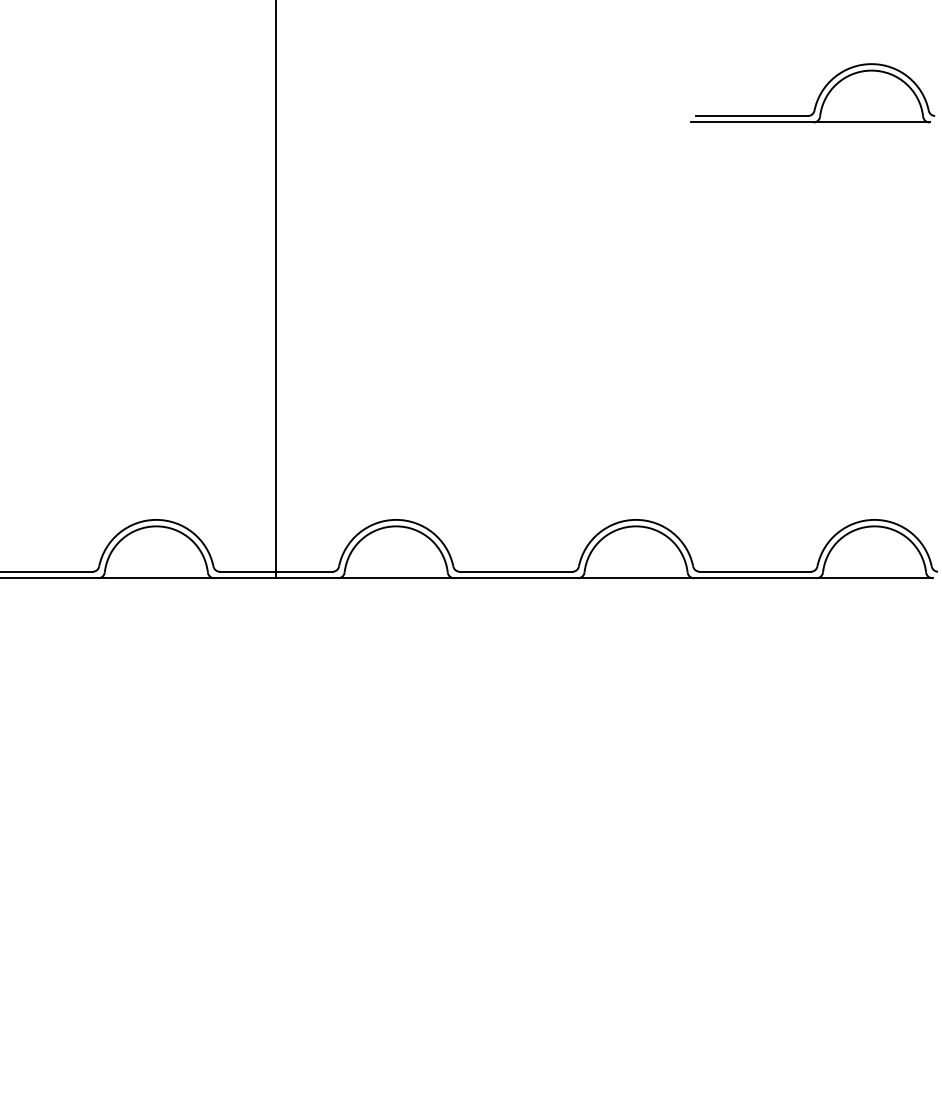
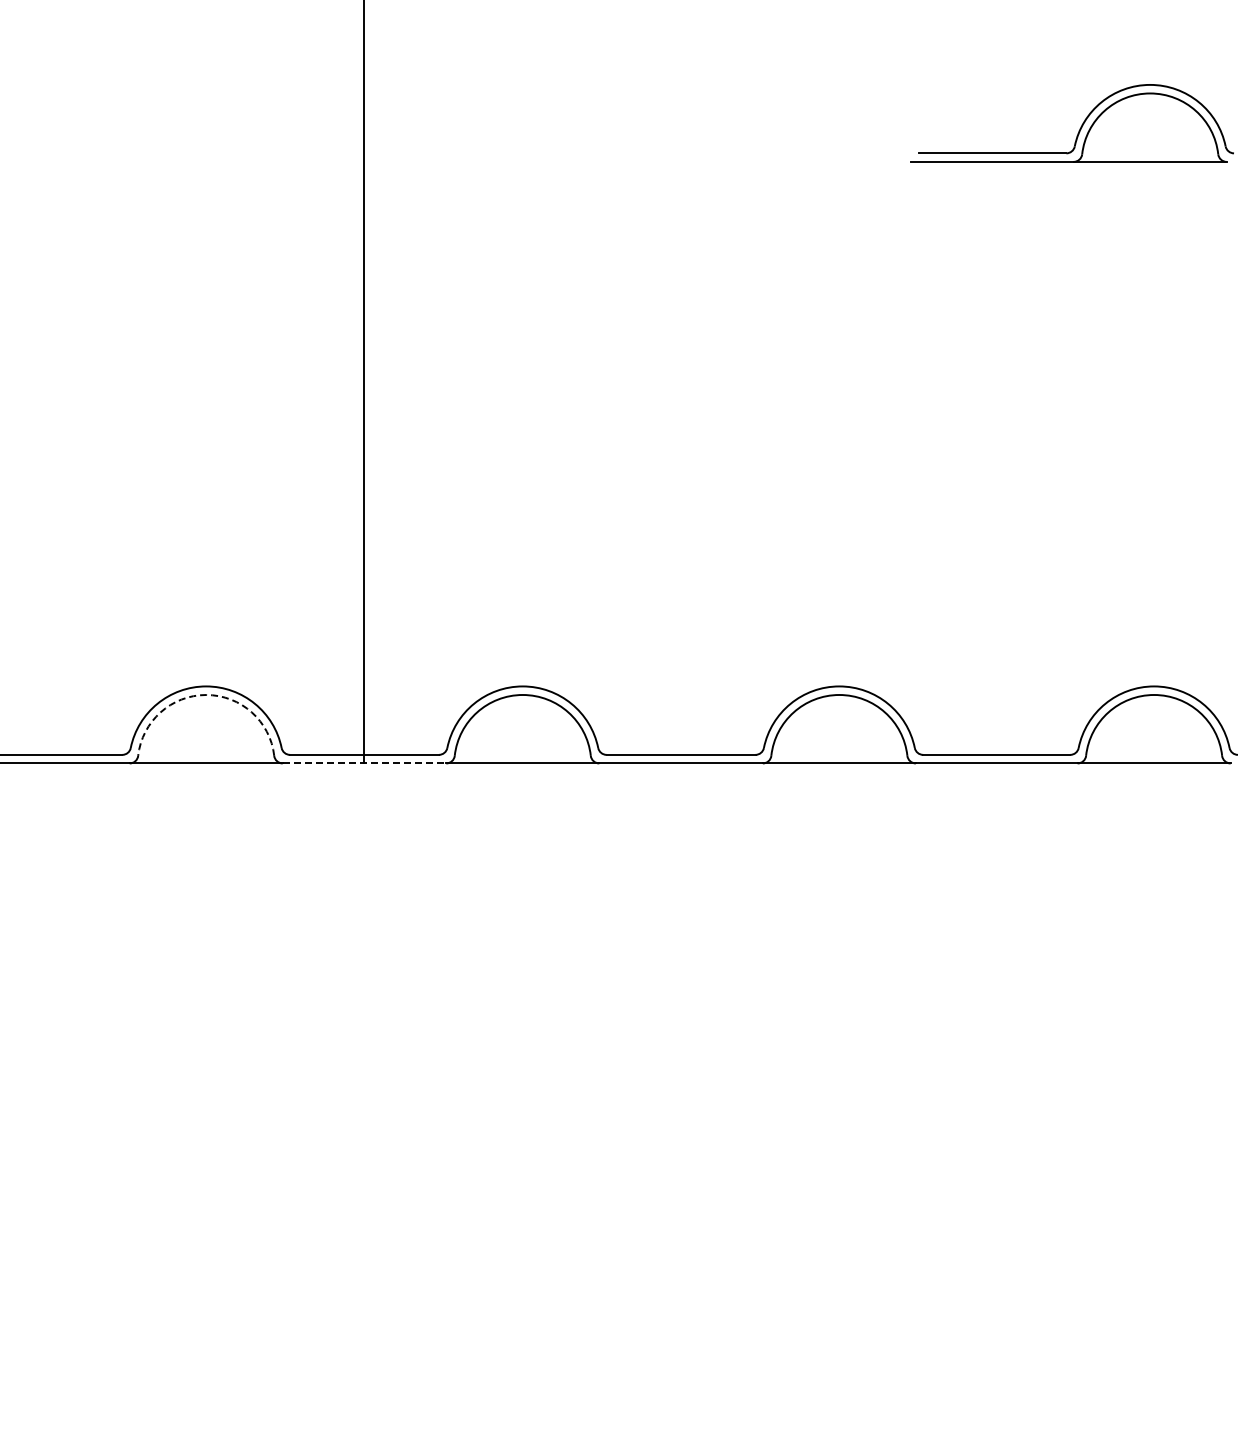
arc: (156, 526) -> (206, 694), solid -> dashed
line: (276, 578) -> (364, 763), solid -> dashed

